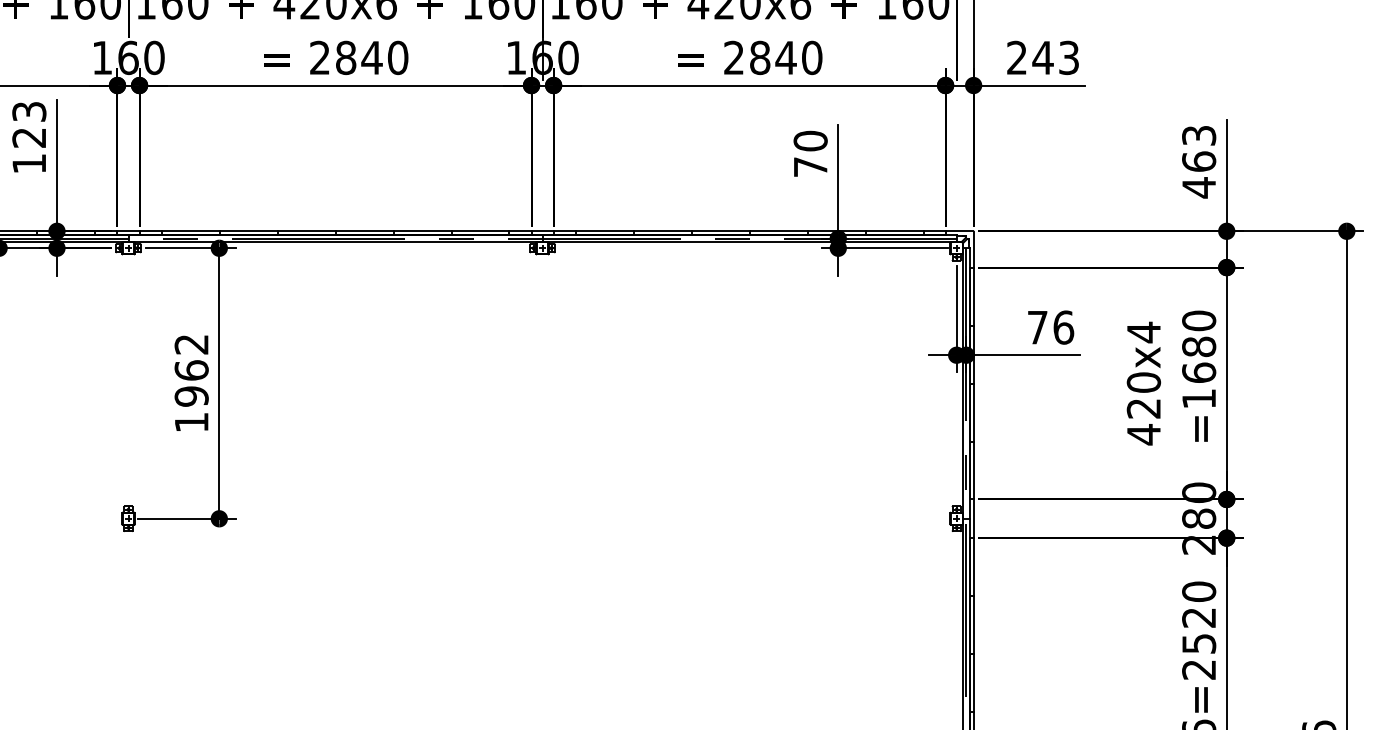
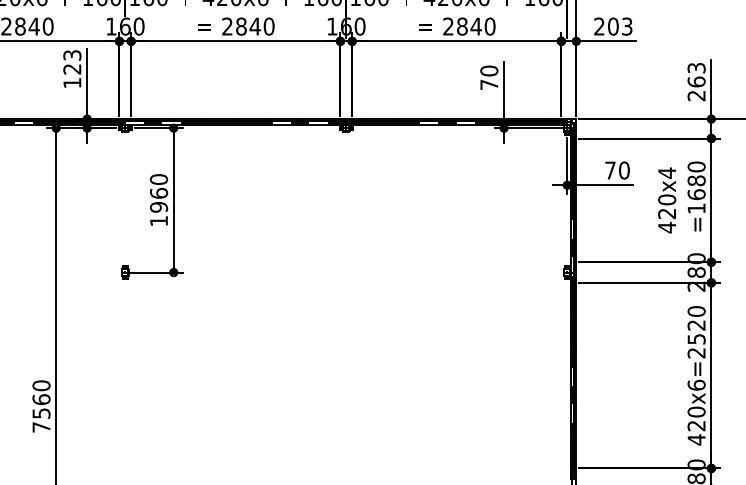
text: (1043, 57) -> (613, 26), 243 -> 203
text: (1198, 186) -> (696, 95), 463 -> 263
text: (1063, 327) -> (624, 170), 76 -> 70
text: (192, 344) -> (159, 179), 1962 -> 1960

